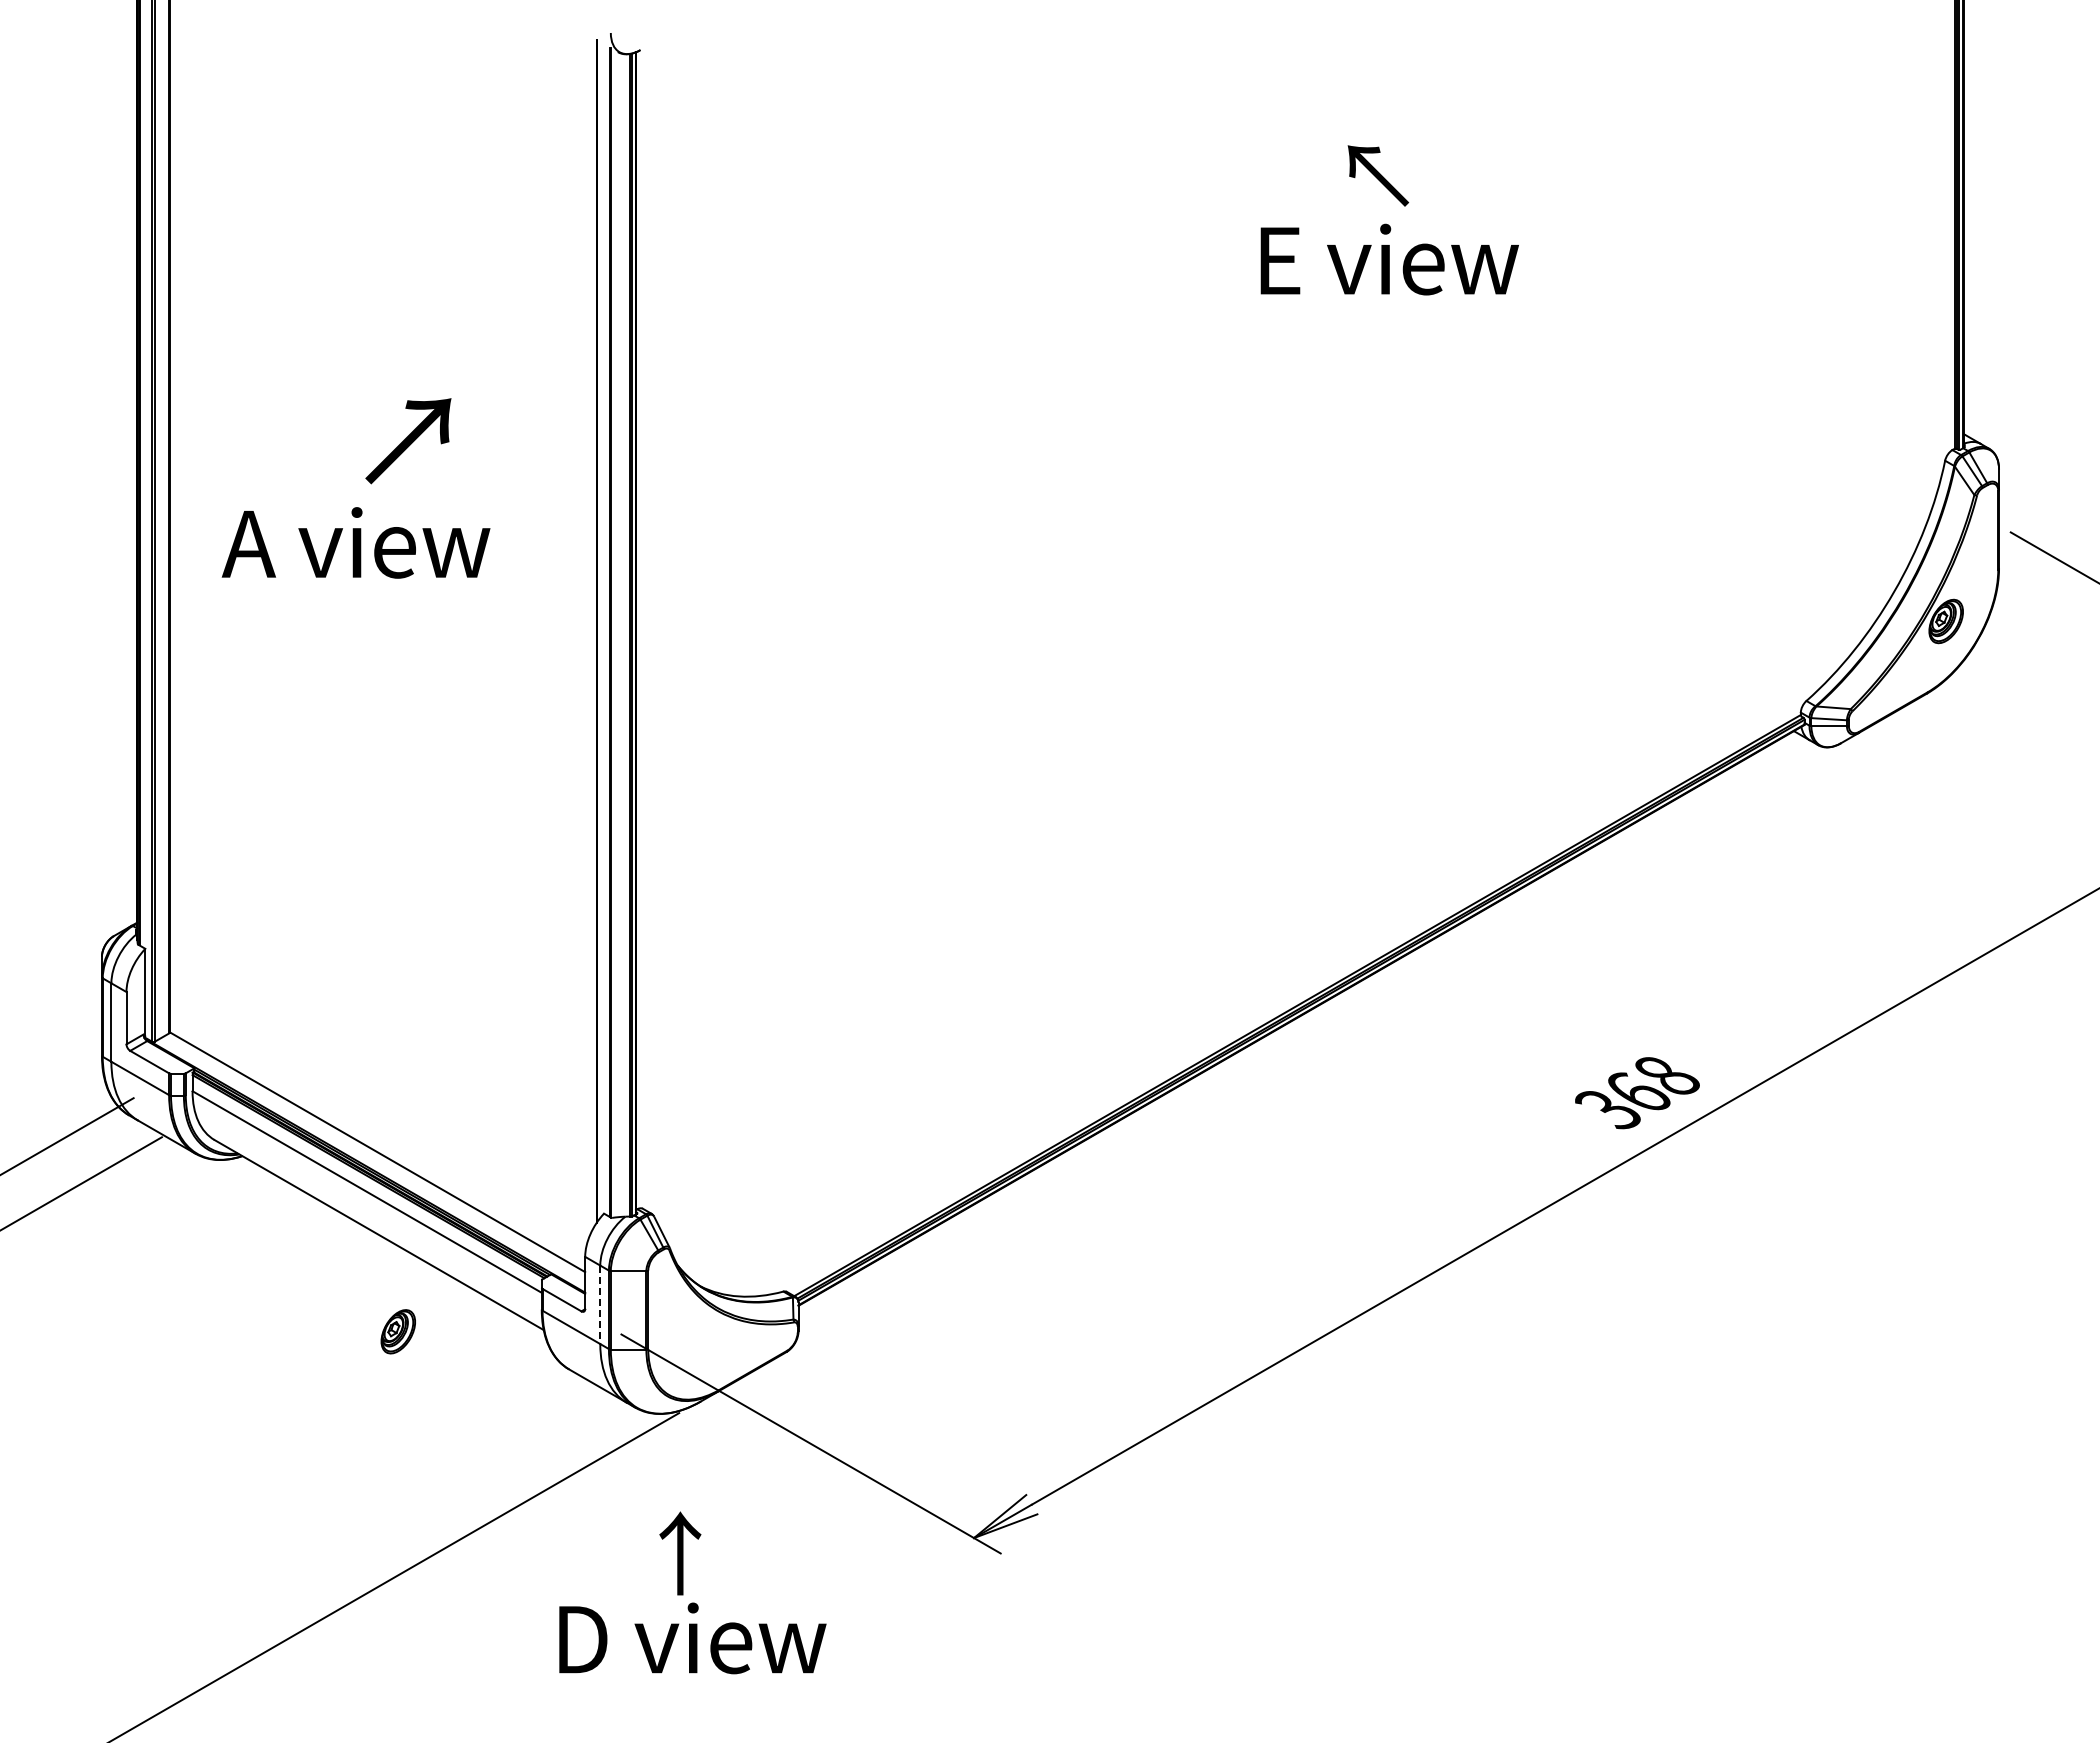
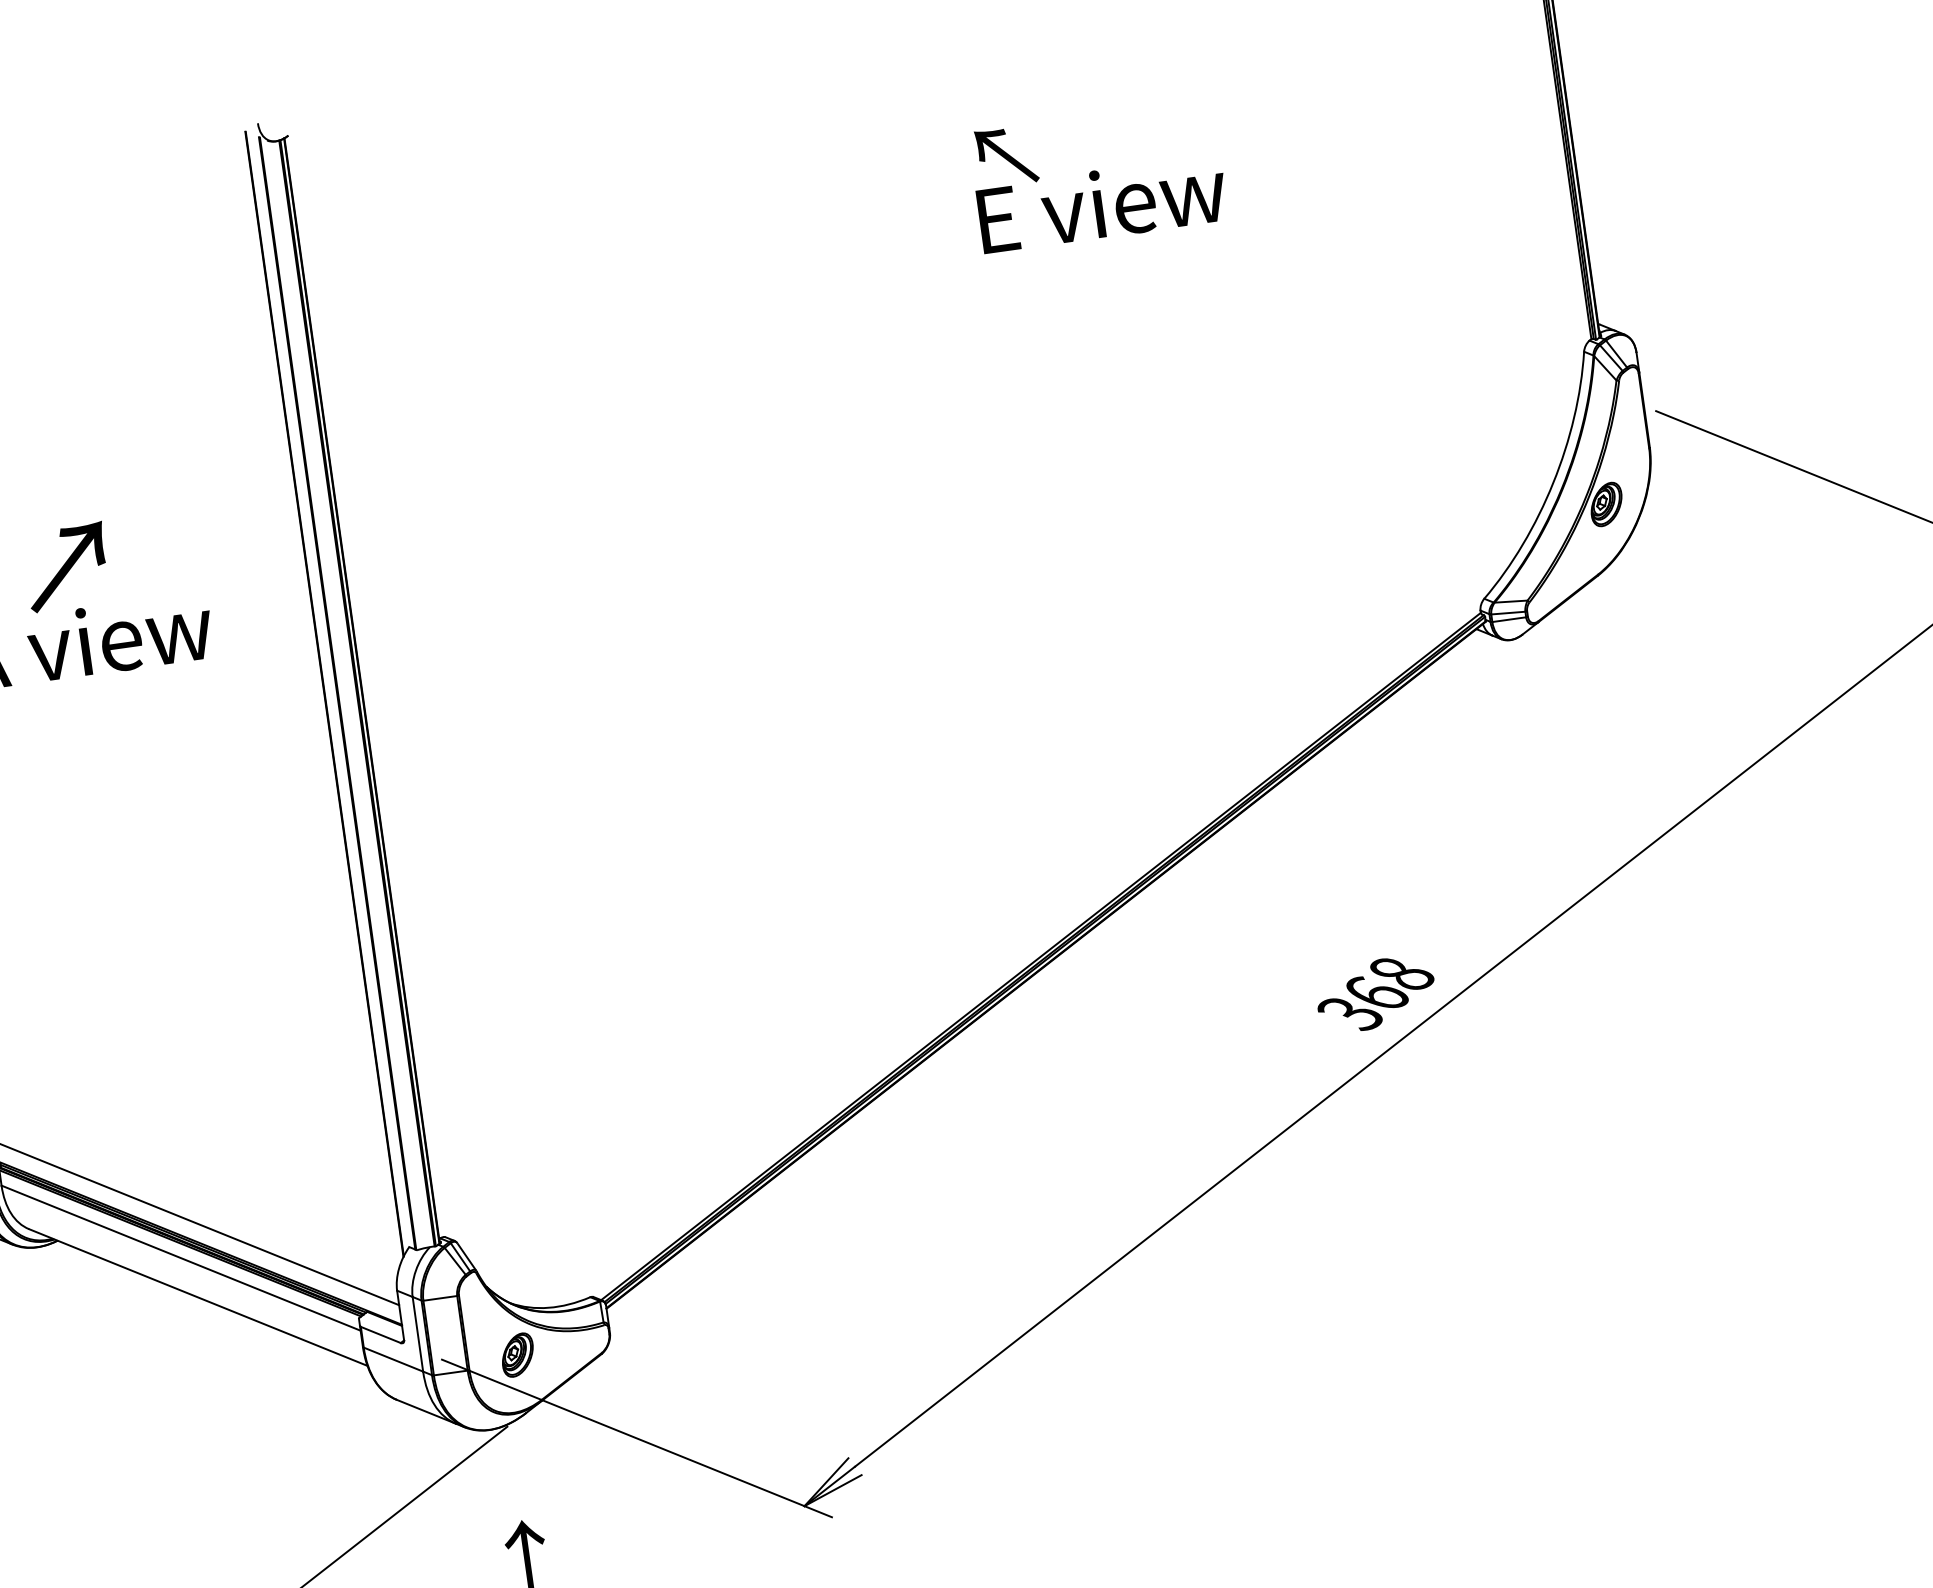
text: (1389, 259) -> (1102, 203), moved
text: (408, 441) -> (66, 567), moved
line: (600, 1305) -> (418, 1334), dashed -> solid
part: (397, 1331) -> (517, 1354), moved

